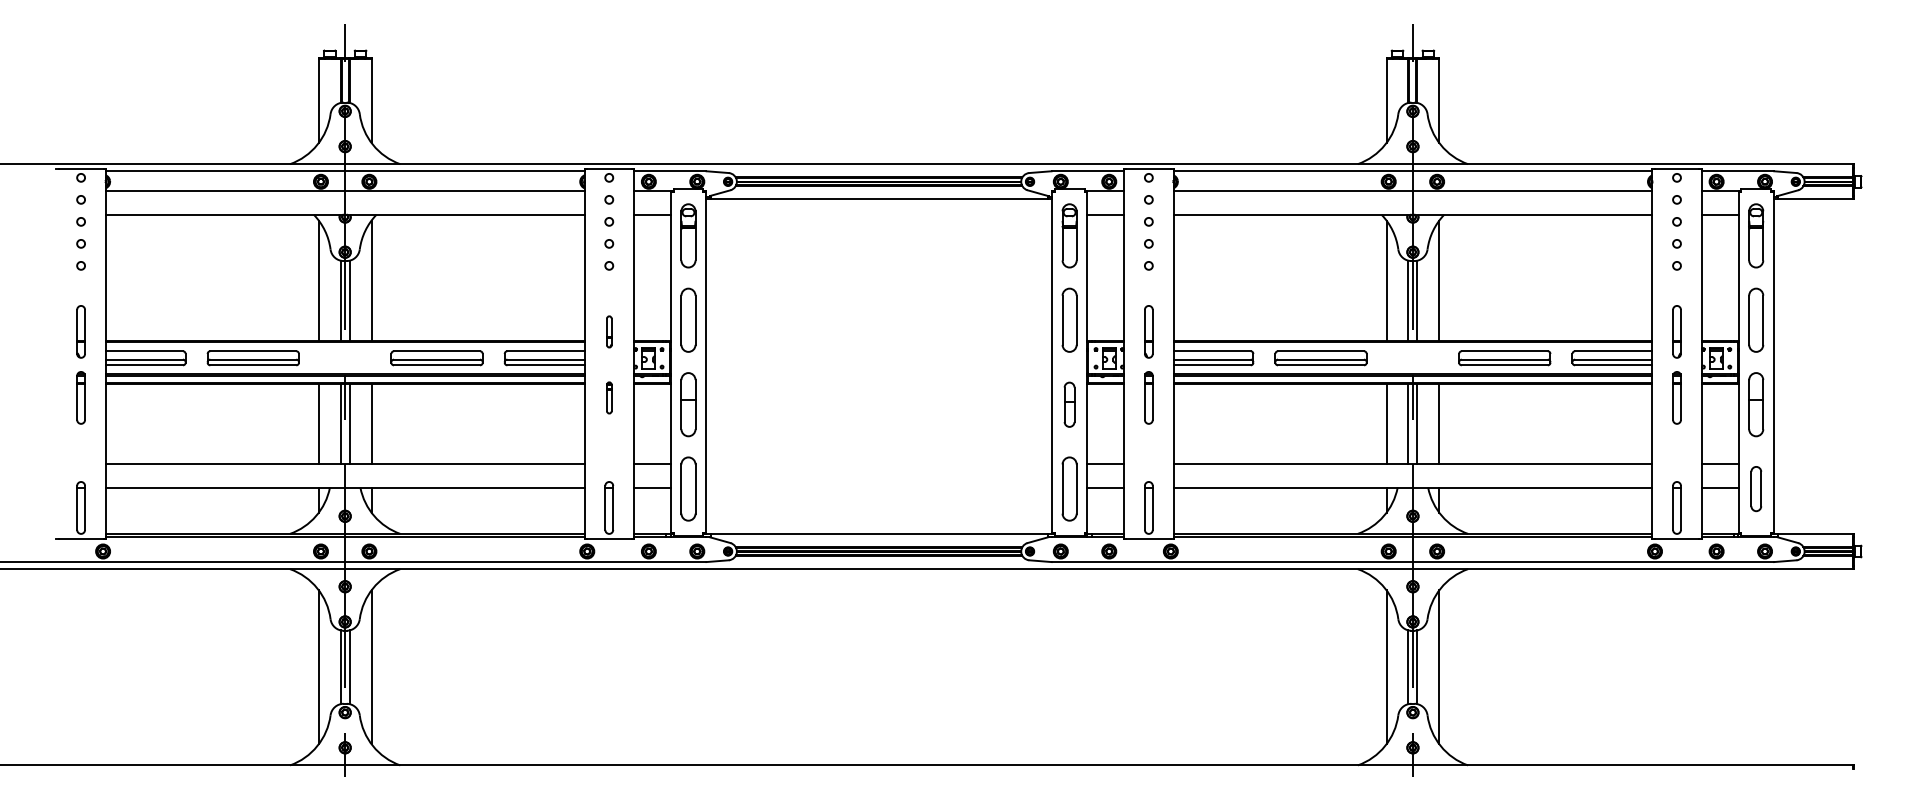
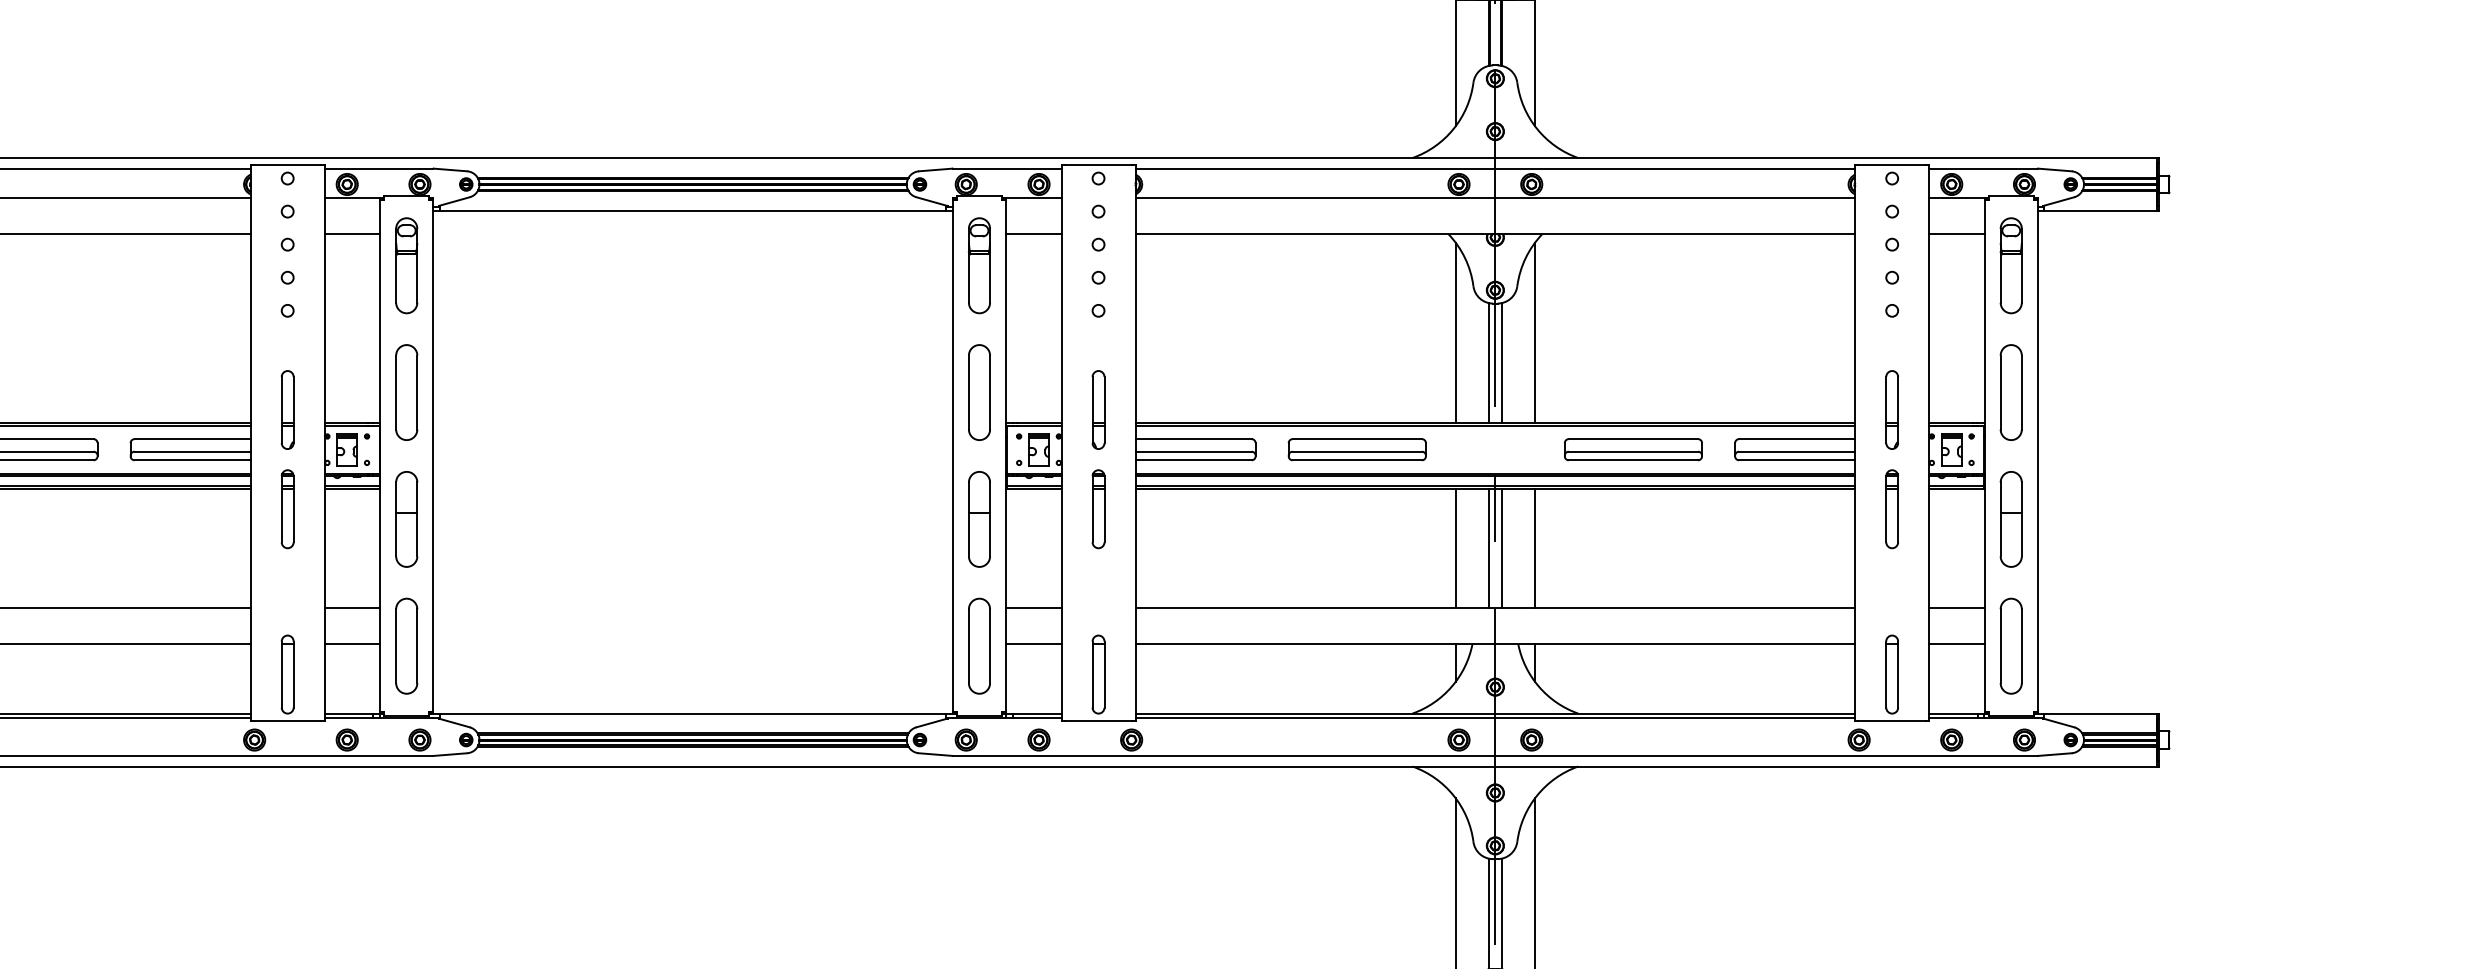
part: (609, 331) -> (288, 409), size x1.67
part: (609, 397) -> (288, 508), size x1.67
part: (1069, 404) -> (979, 519), size x1.43
part: (1756, 488) -> (2011, 645), size x1.43

